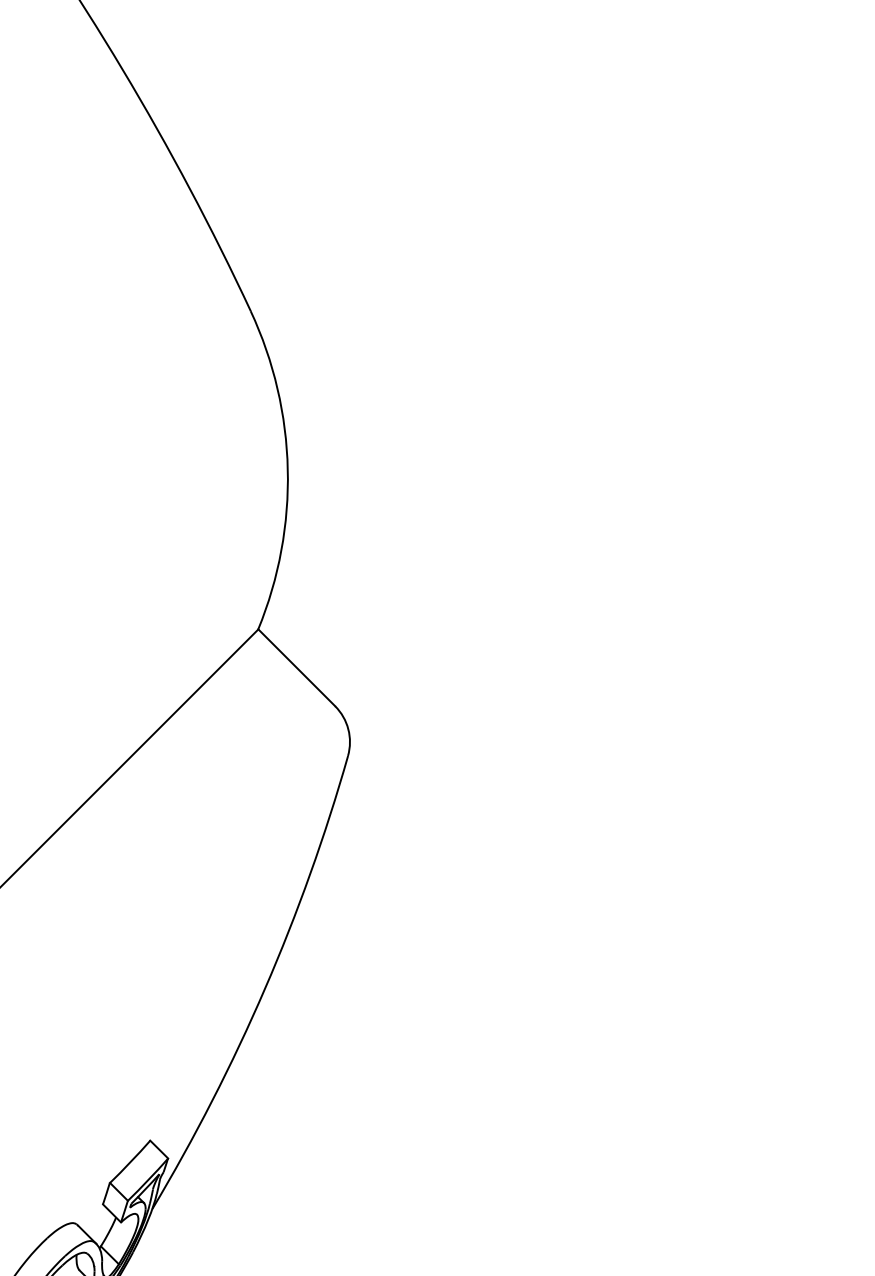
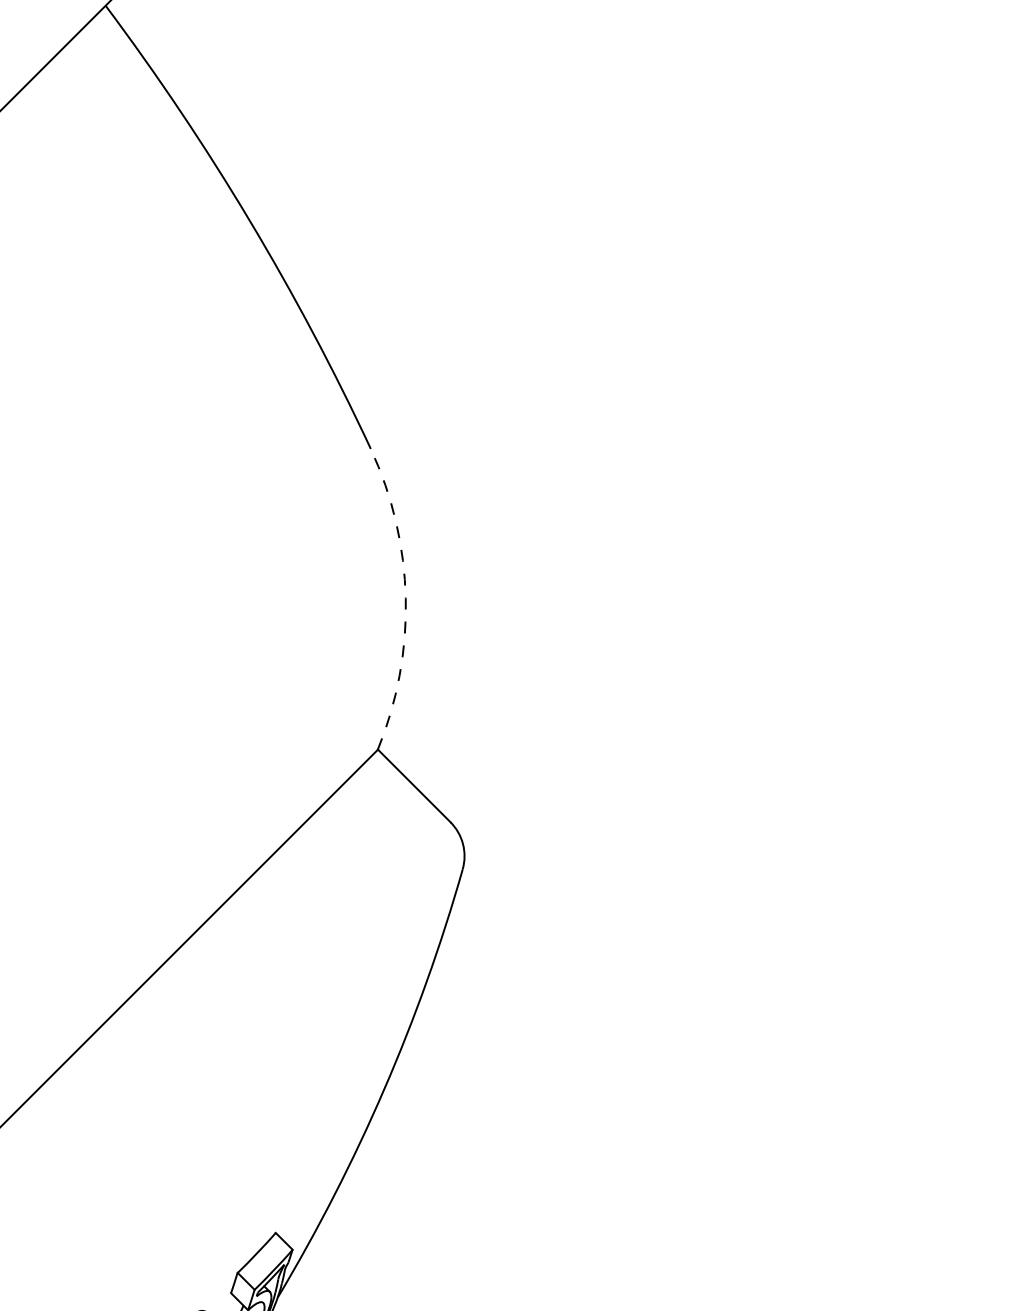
arc: (287, 469) -> (405, 598), solid -> dashed

